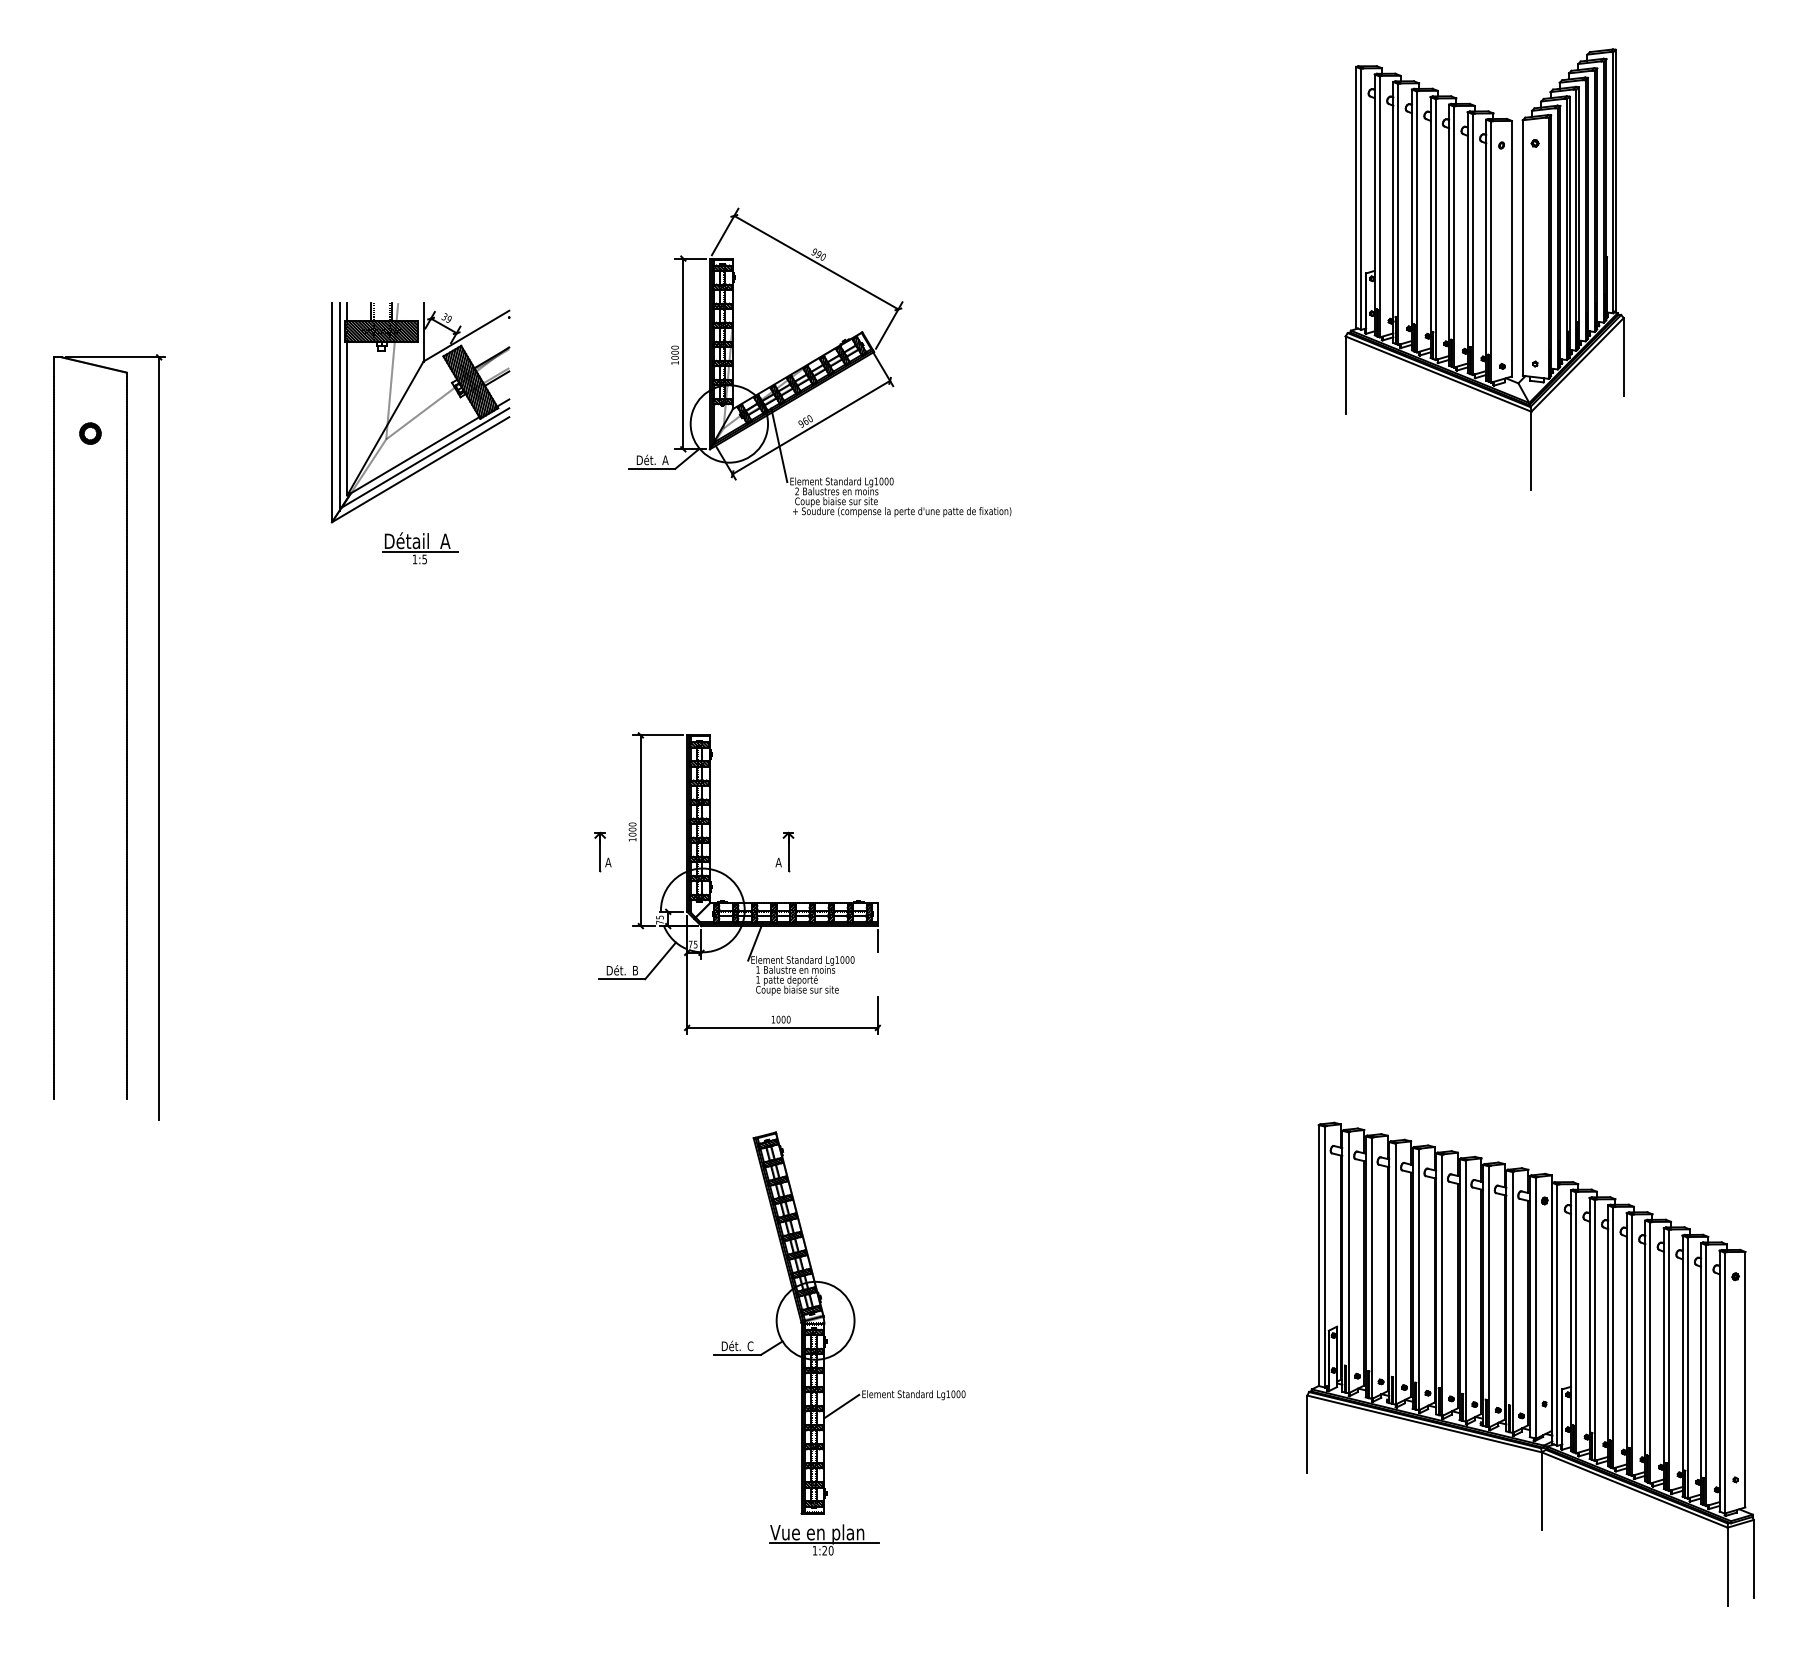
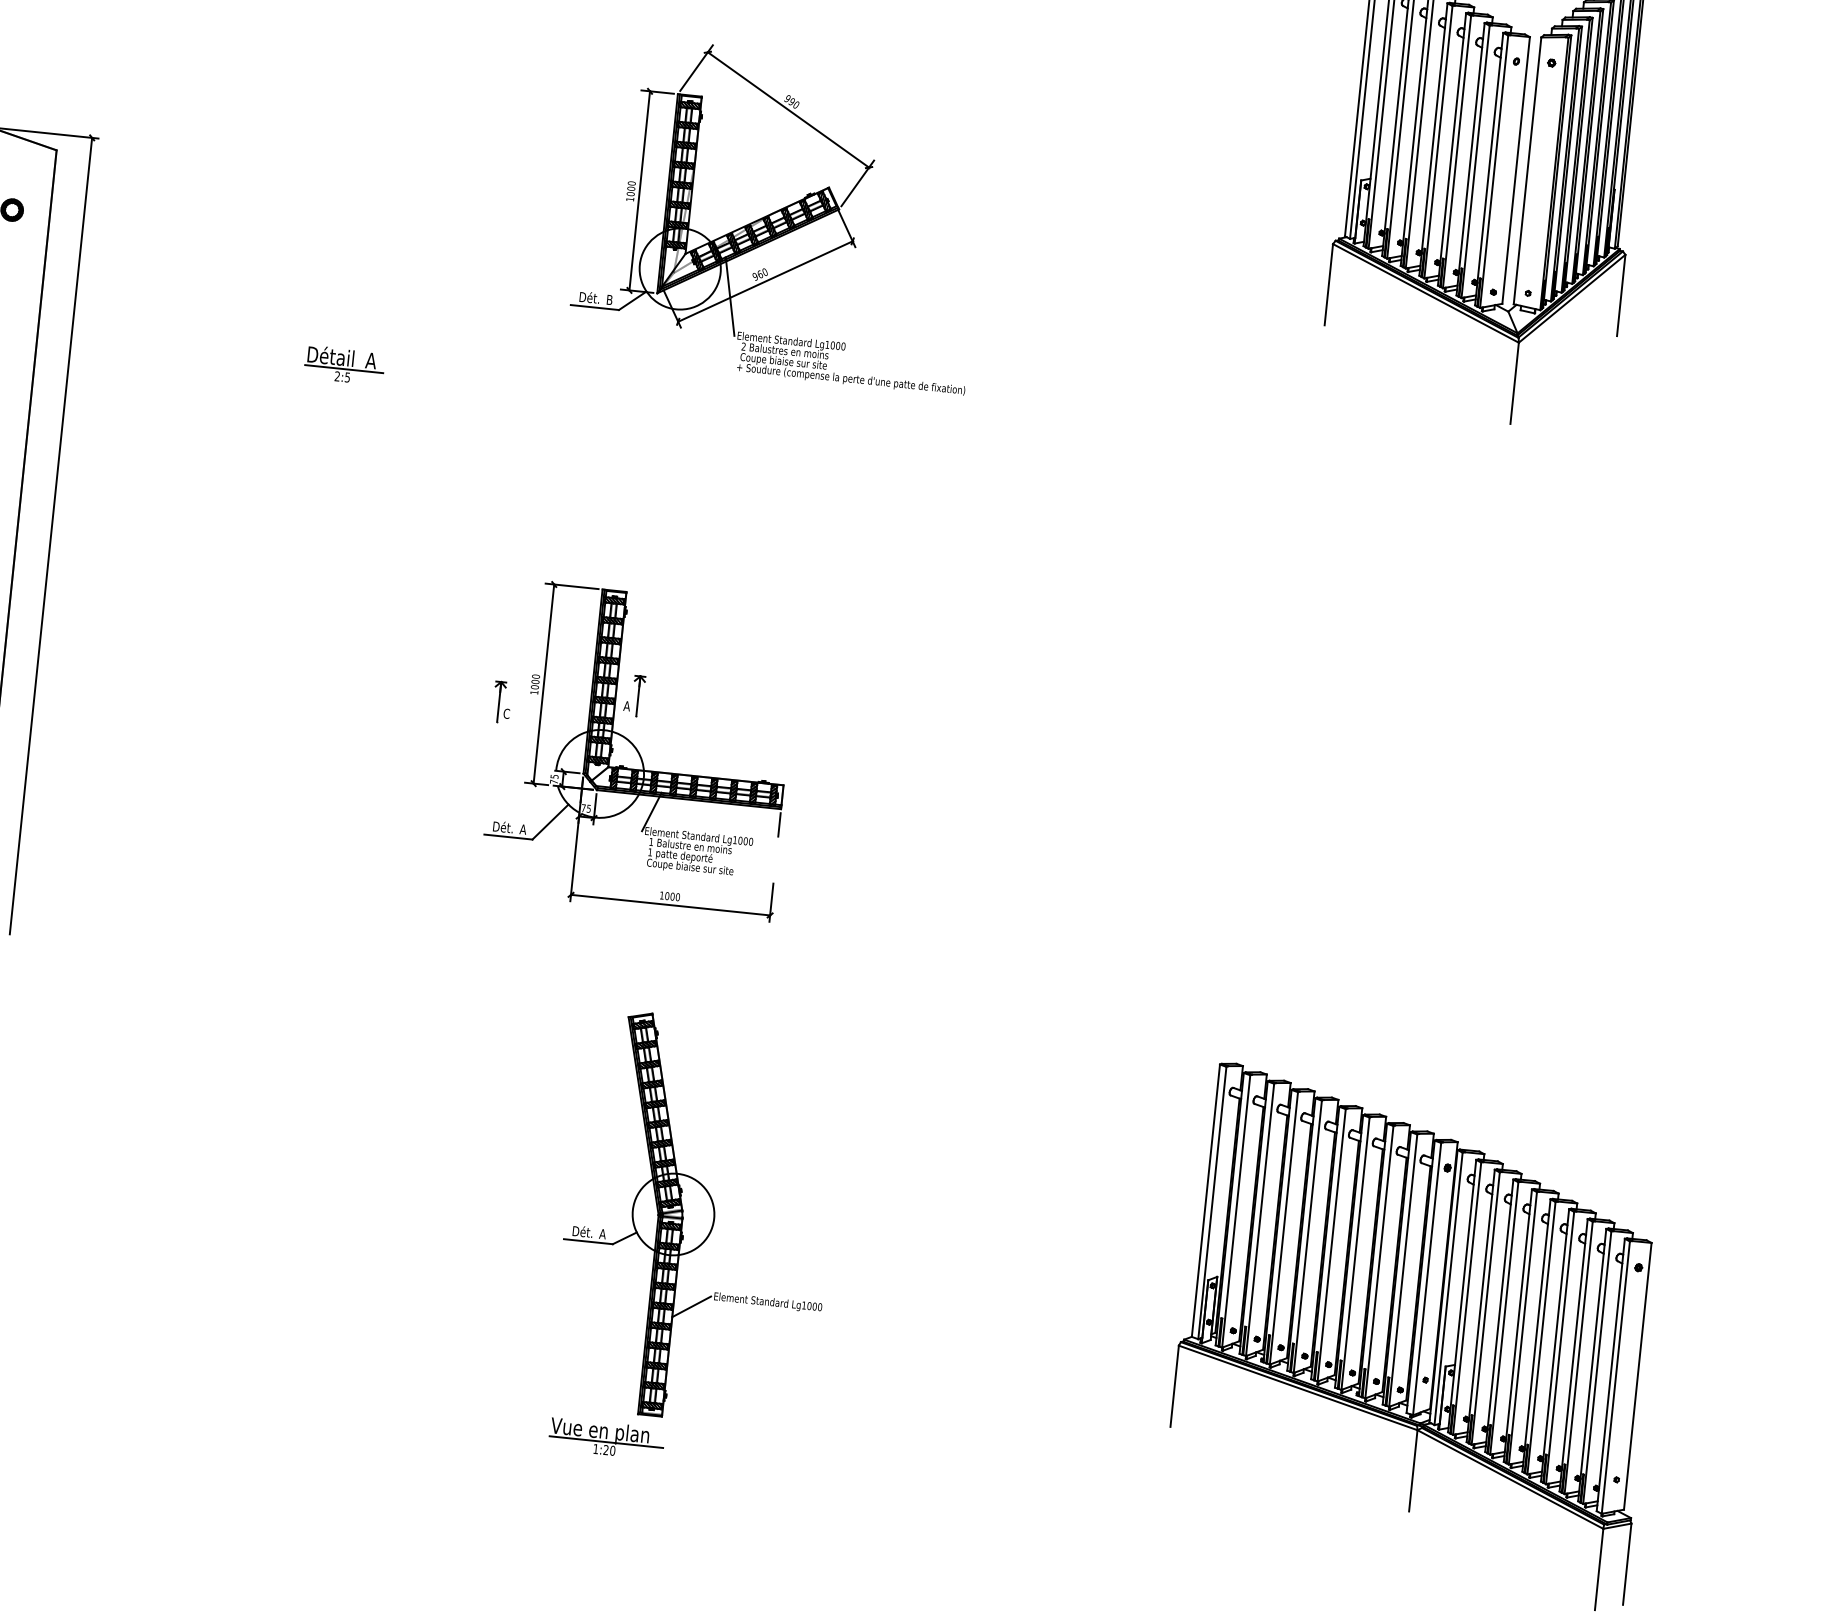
part: (420, 412) -> (359, 223), removed
text: (665, 459) -> (609, 299), A -> B
text: (414, 558) -> (337, 375), 1:5 -> 2:5
part: (784, 851) -> (634, 695), moved
text: (608, 862) -> (506, 713), A -> C
text: (635, 970) -> (523, 829), B -> A
text: (750, 1346) -> (602, 1234), C -> A
part: (824, 1539) -> (607, 1438), moved

